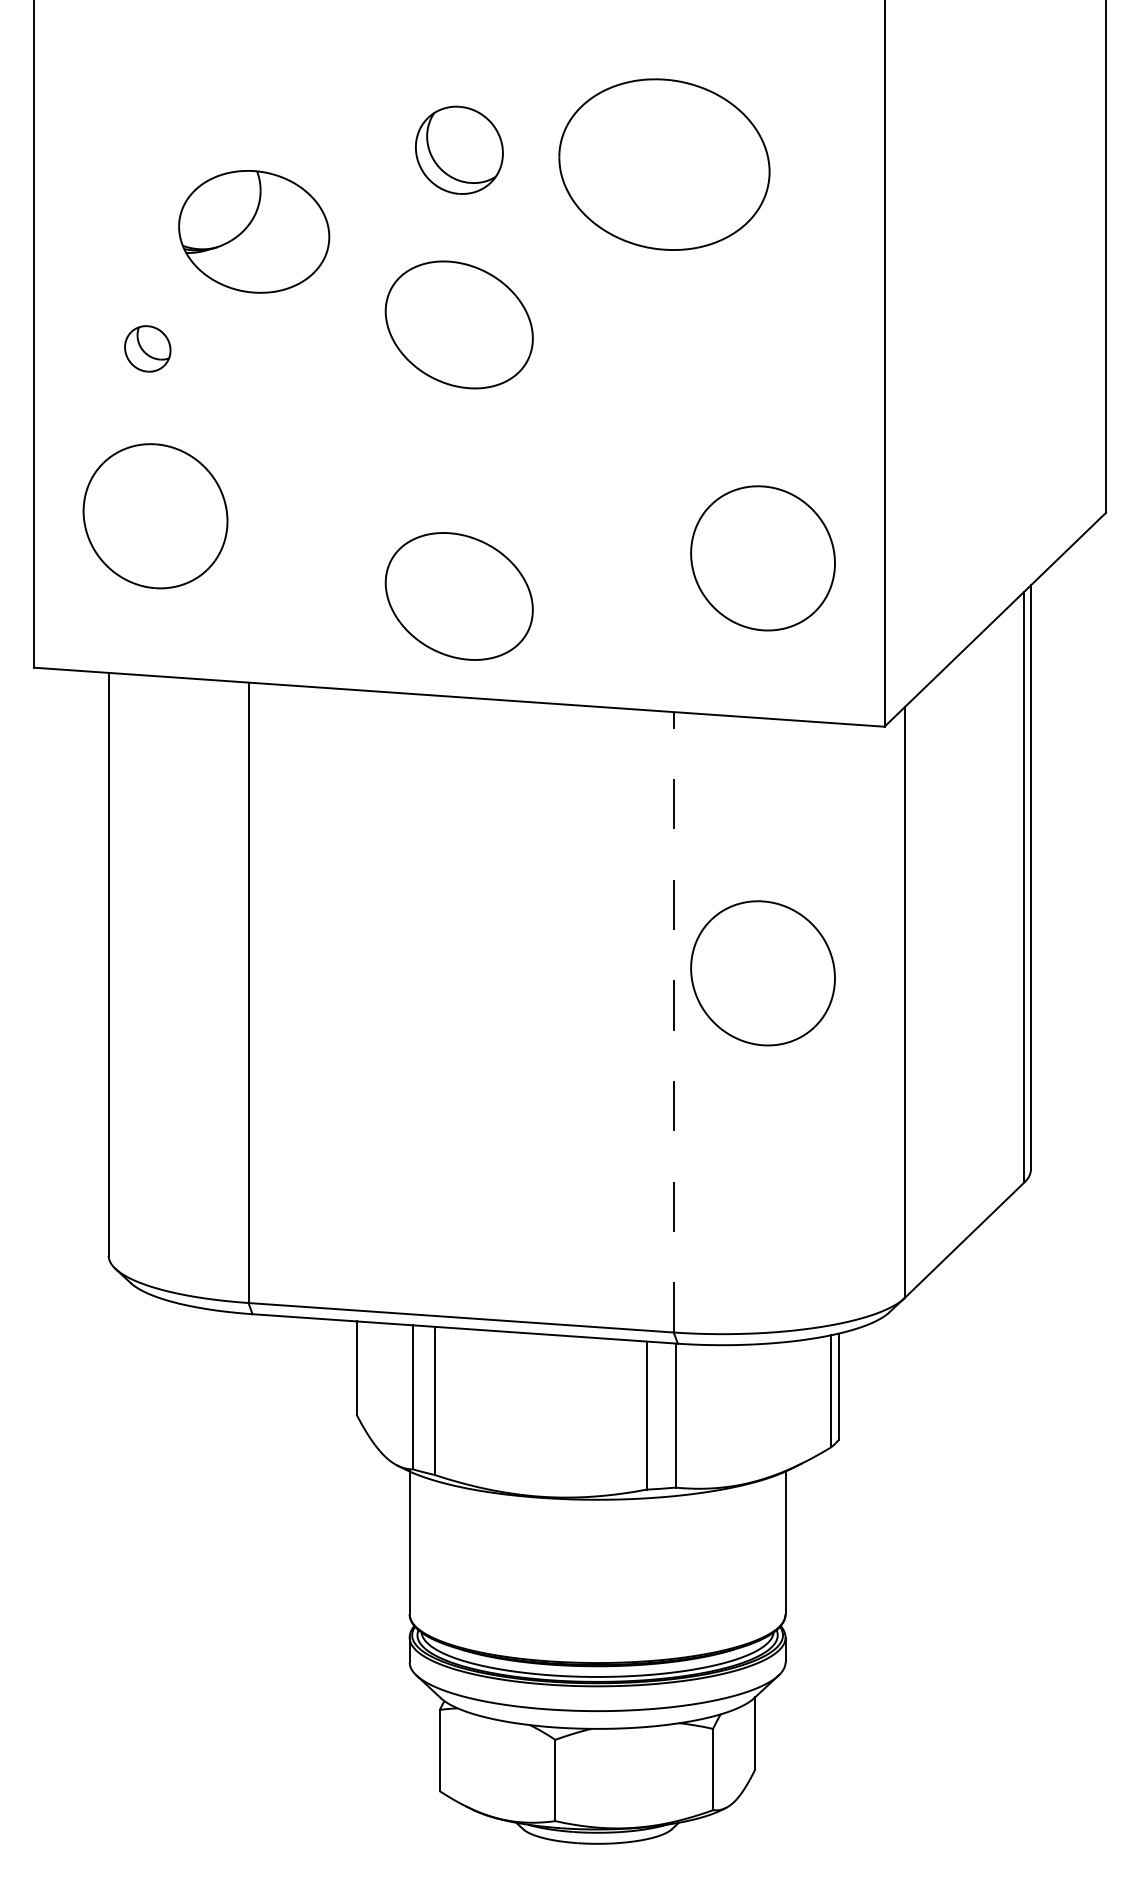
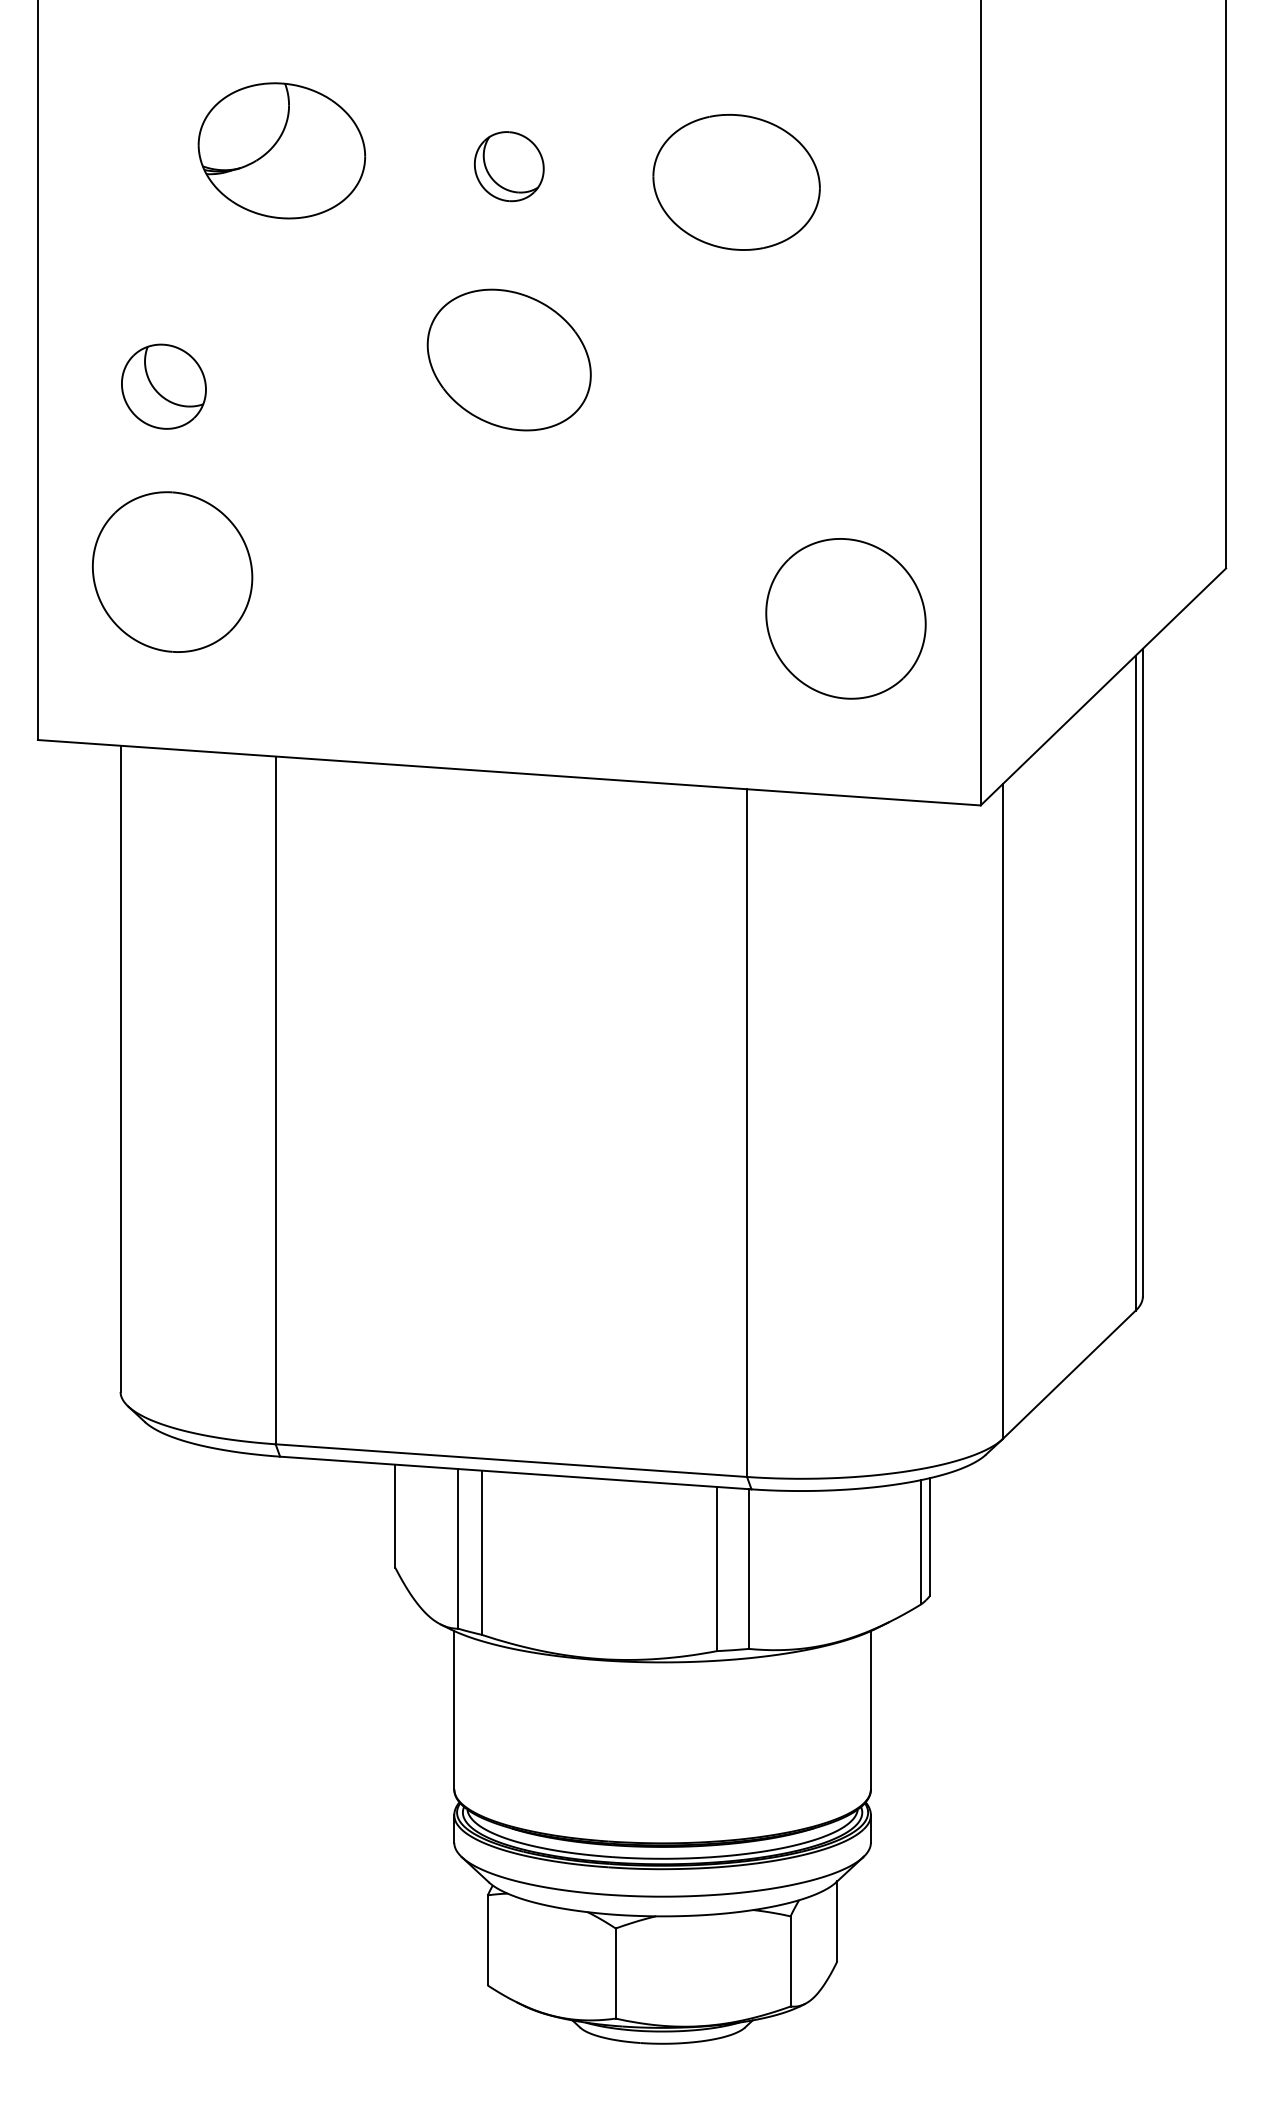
part: (458, 150) -> (508, 166), size x0.71
part: (664, 164) -> (736, 182), size x0.71
part: (253, 231) -> (281, 150), moved
part: (147, 348) -> (163, 386), size x1.67
part: (458, 595) -> (508, 660), removed
part: (762, 973) -> (845, 1078), removed
line: (674, 1022) -> (747, 1133), dashed -> solid

